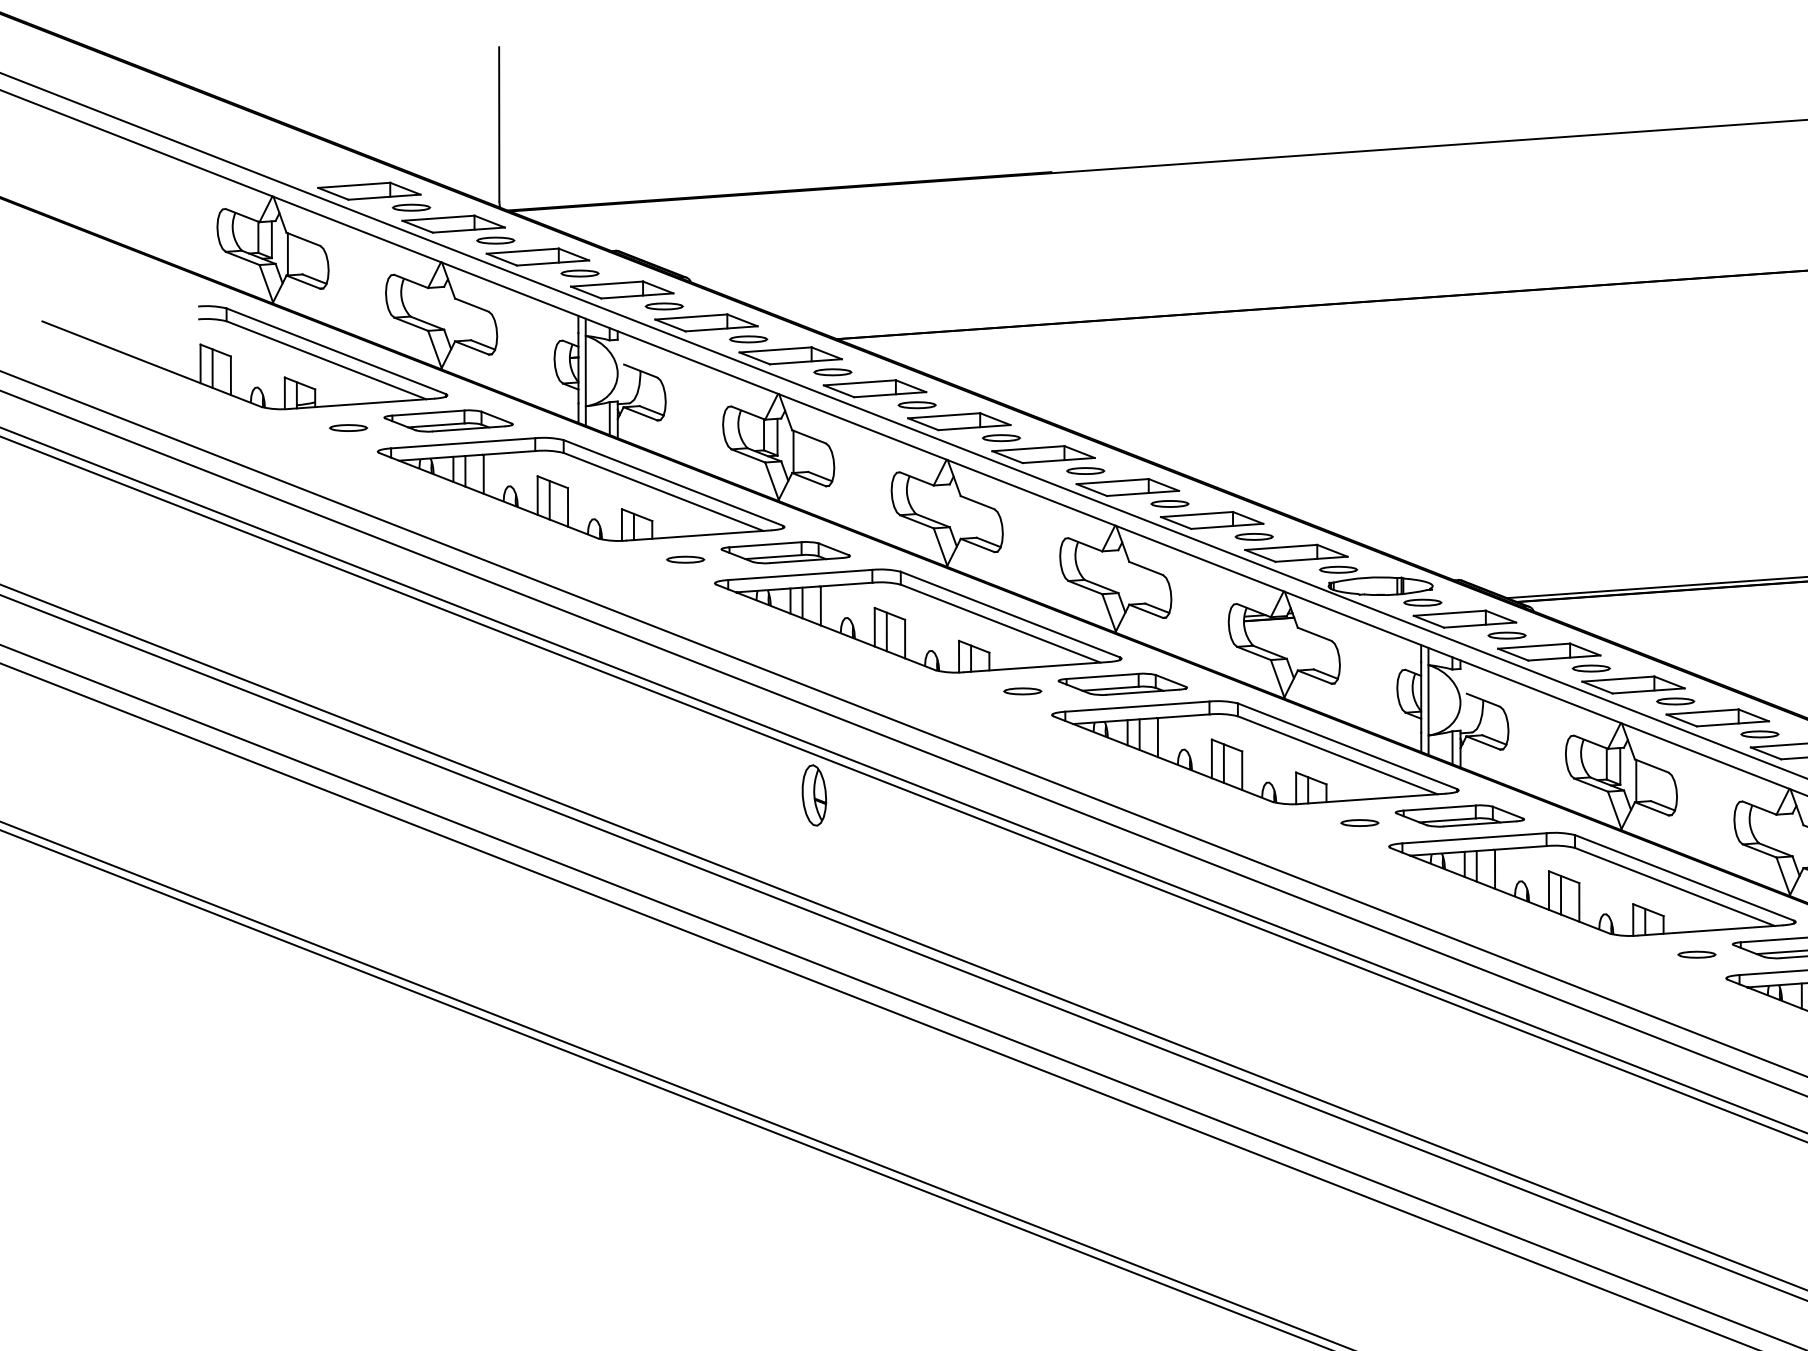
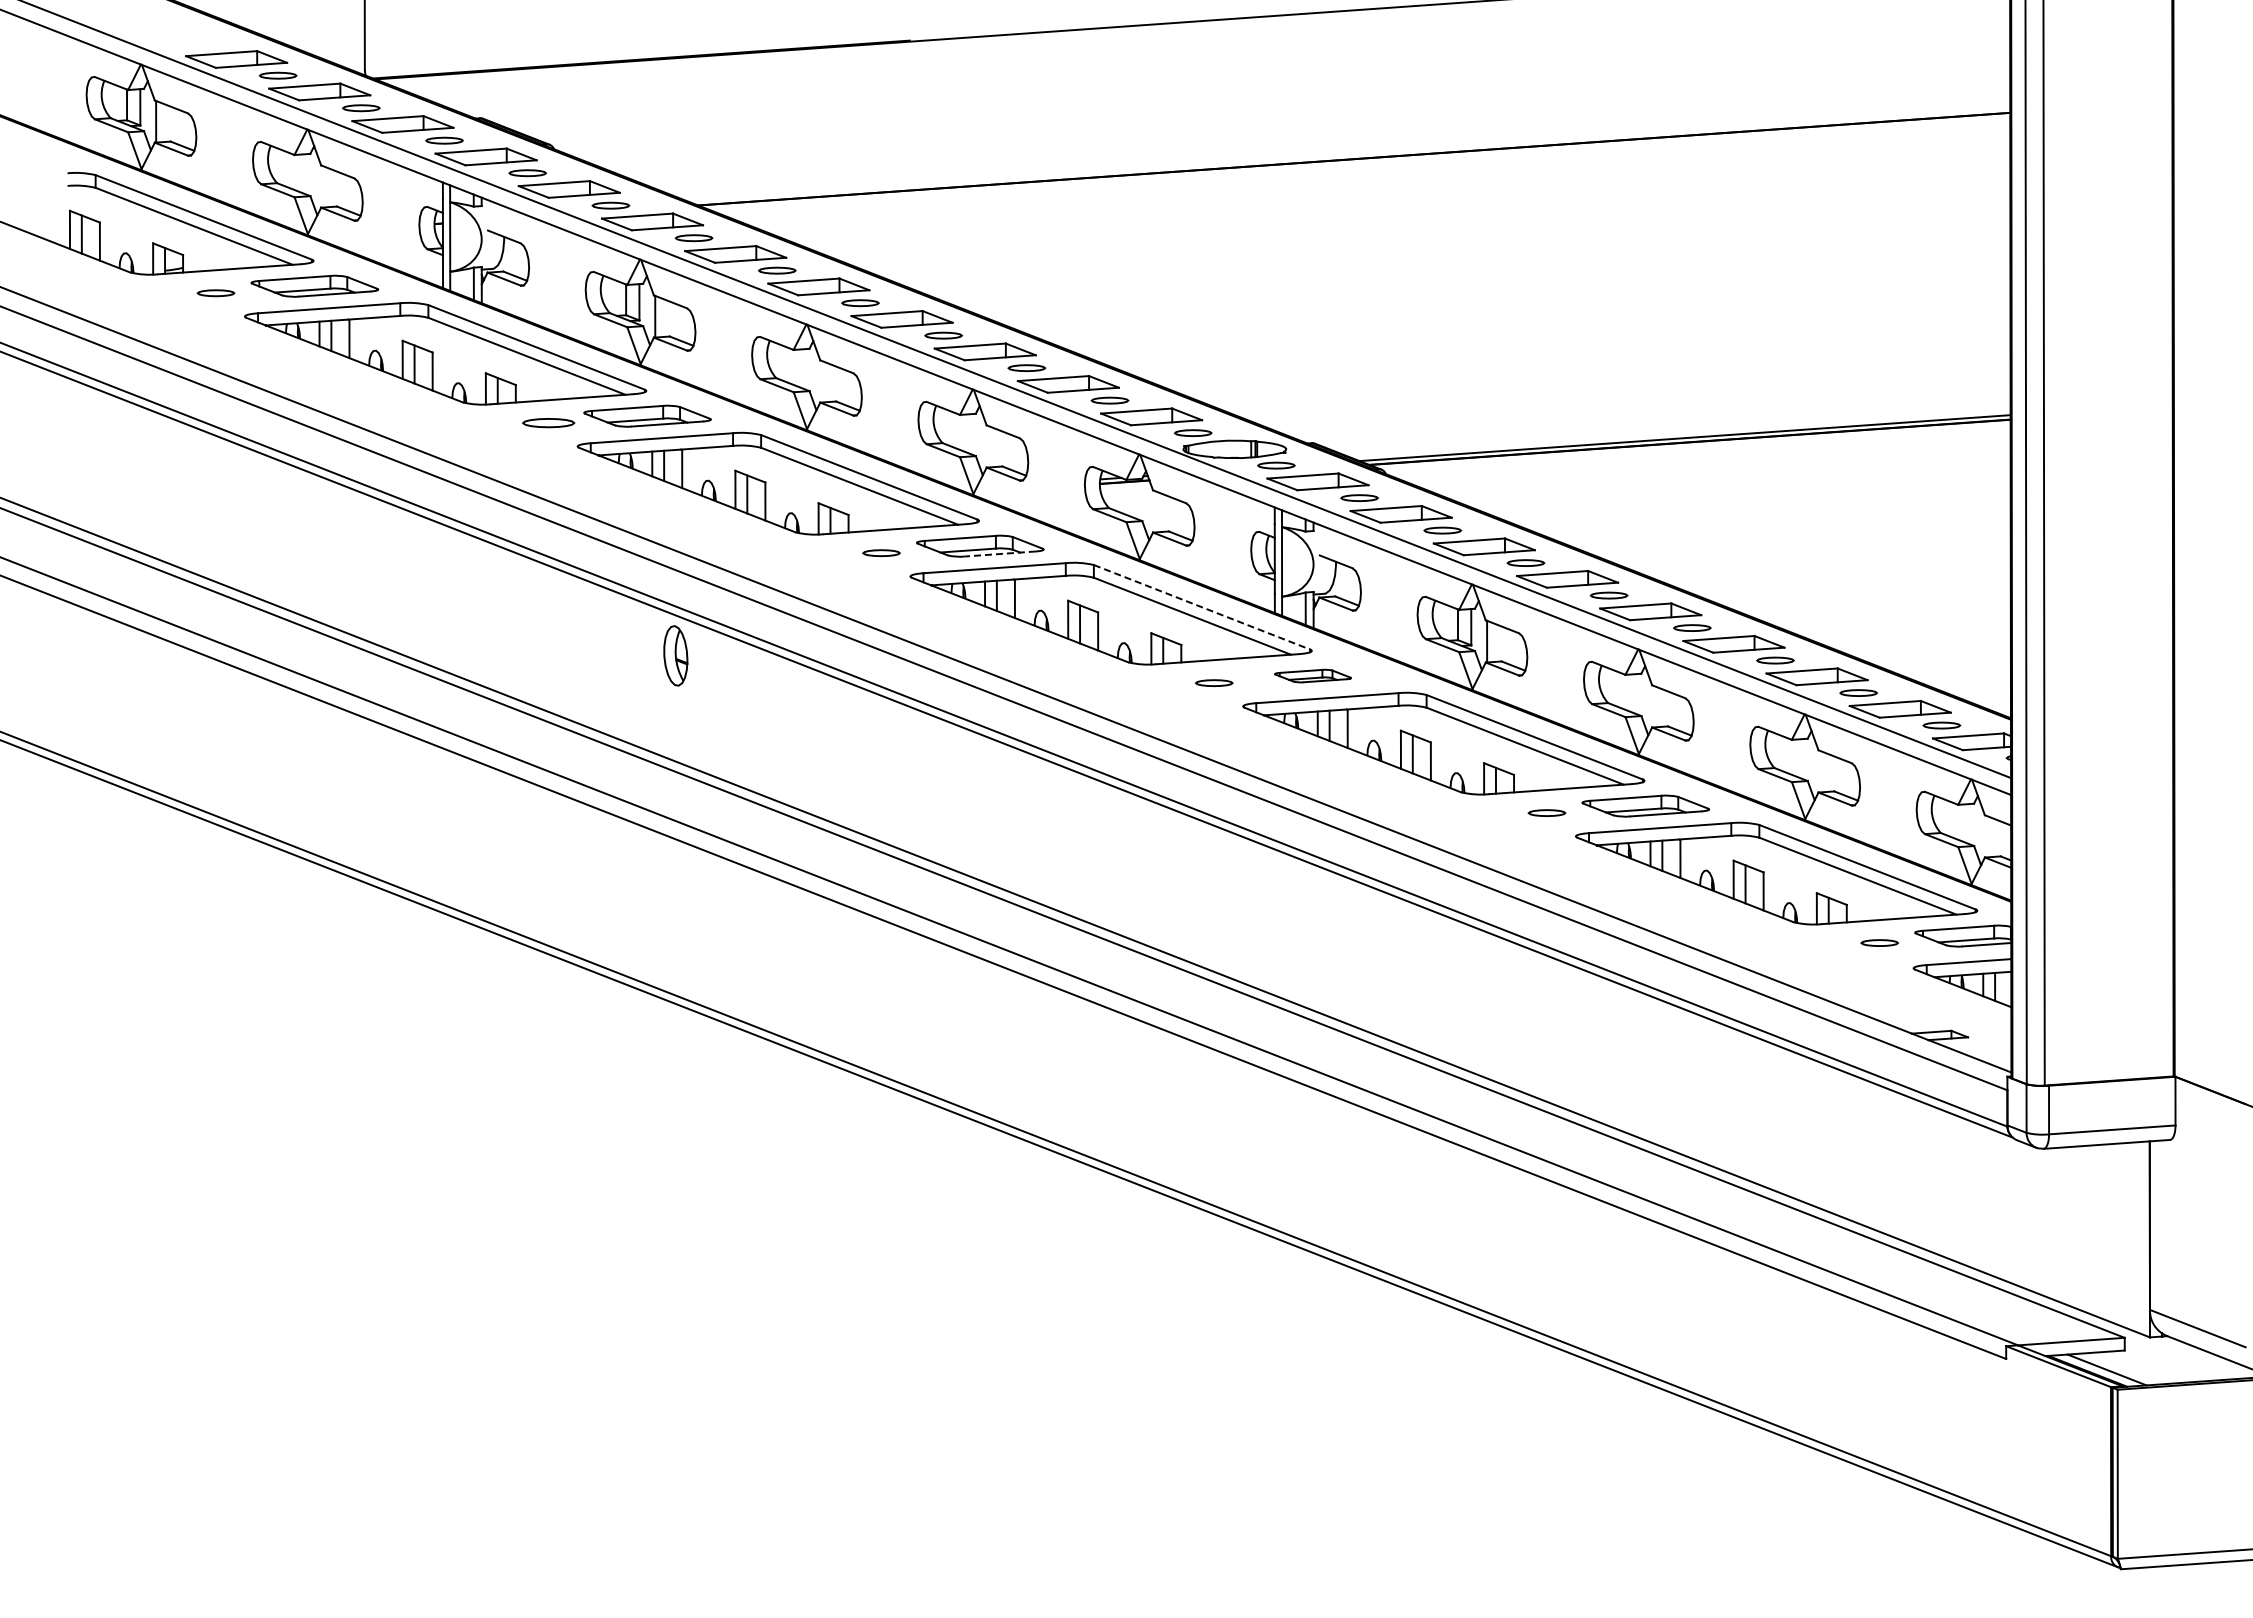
part: (685, 560) -> (548, 423), size x1.4
line: (1143, 692) -> (1000, 554), solid -> dashed
line: (1347, 746) -> (1202, 607), solid -> dashed
part: (1459, 815) -> (1312, 675), size x0.6

